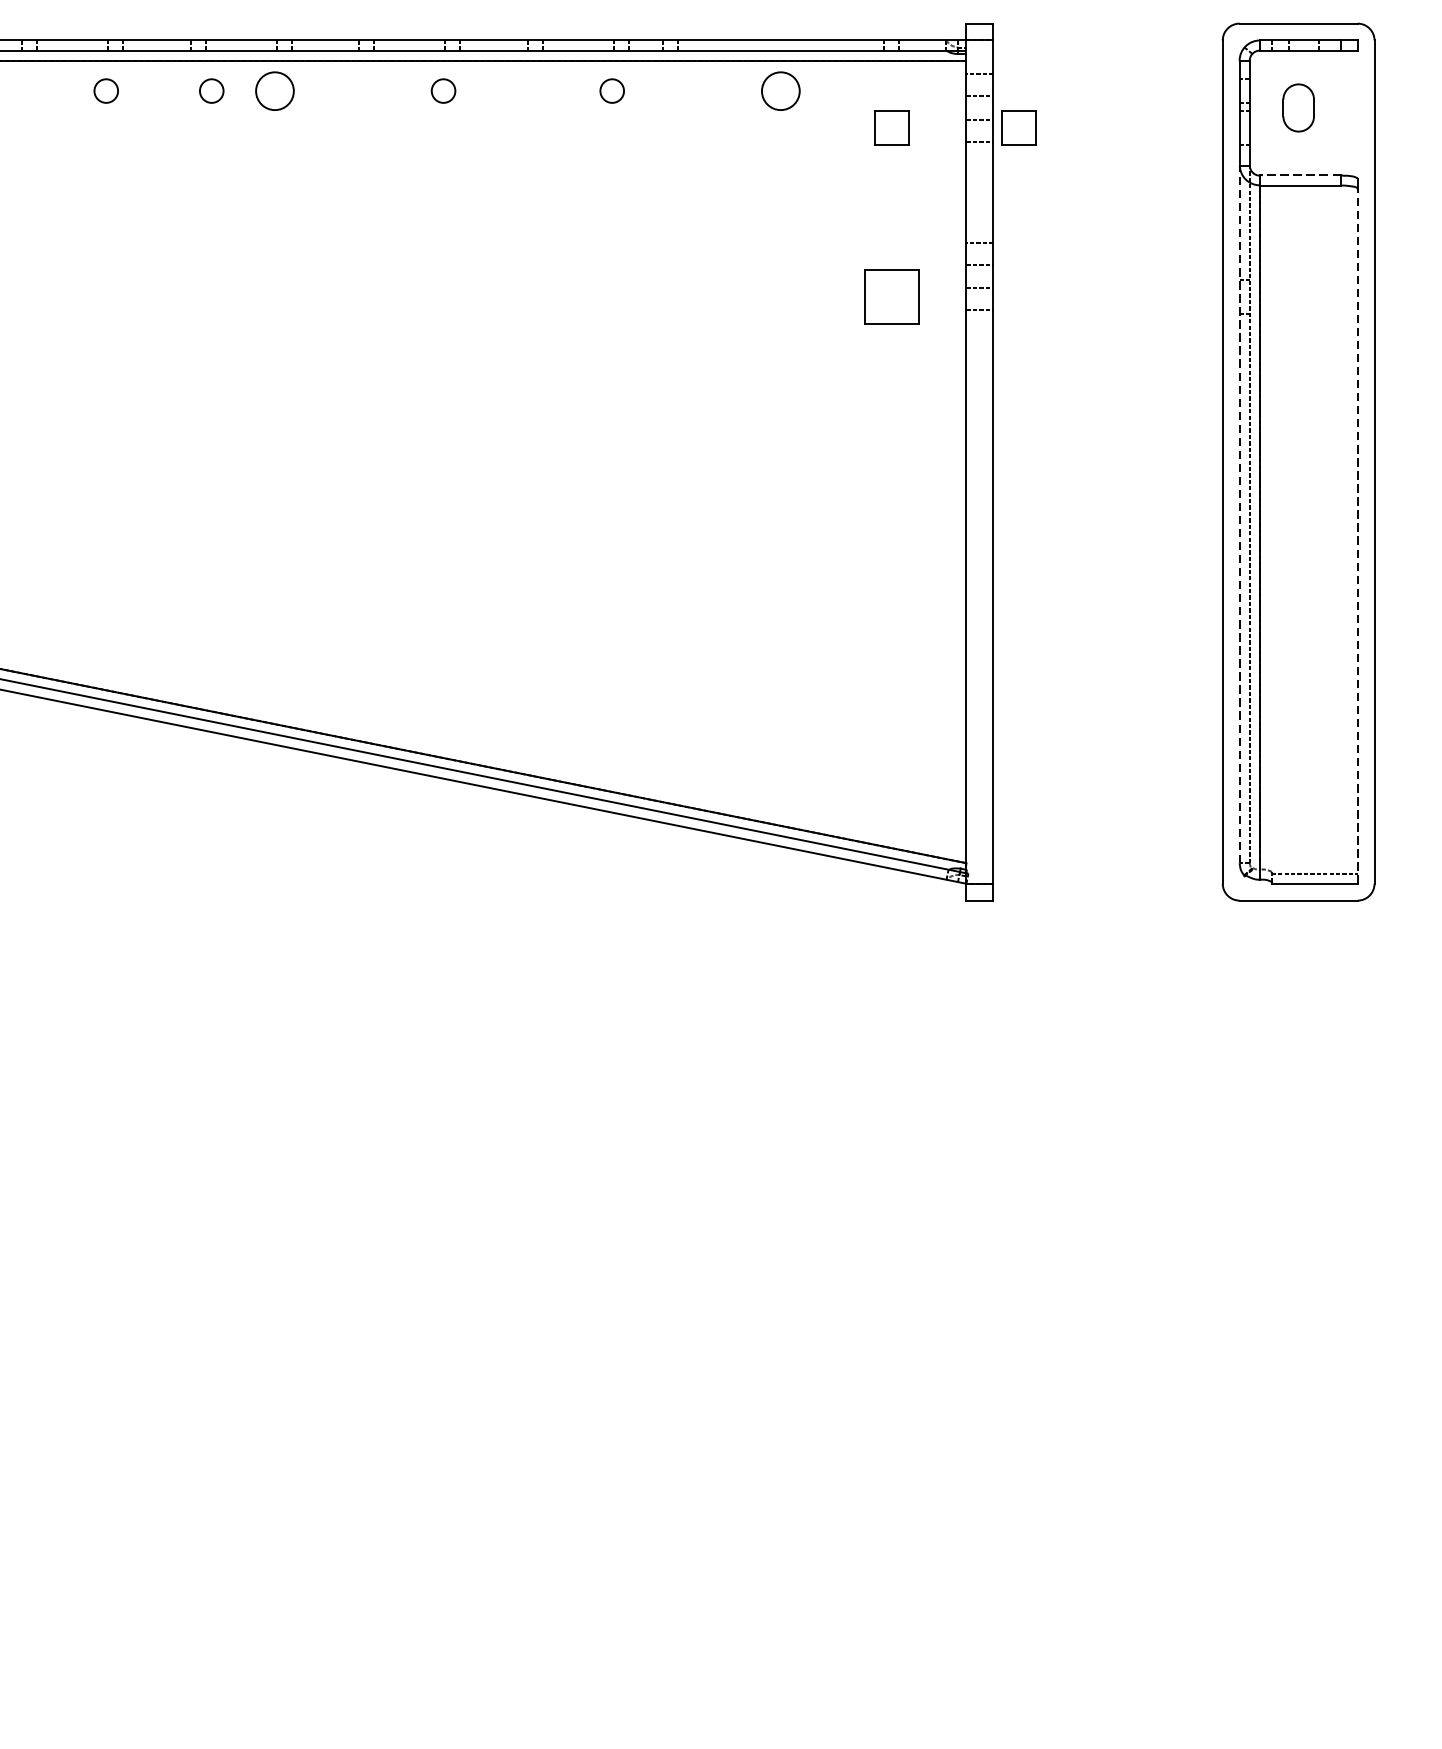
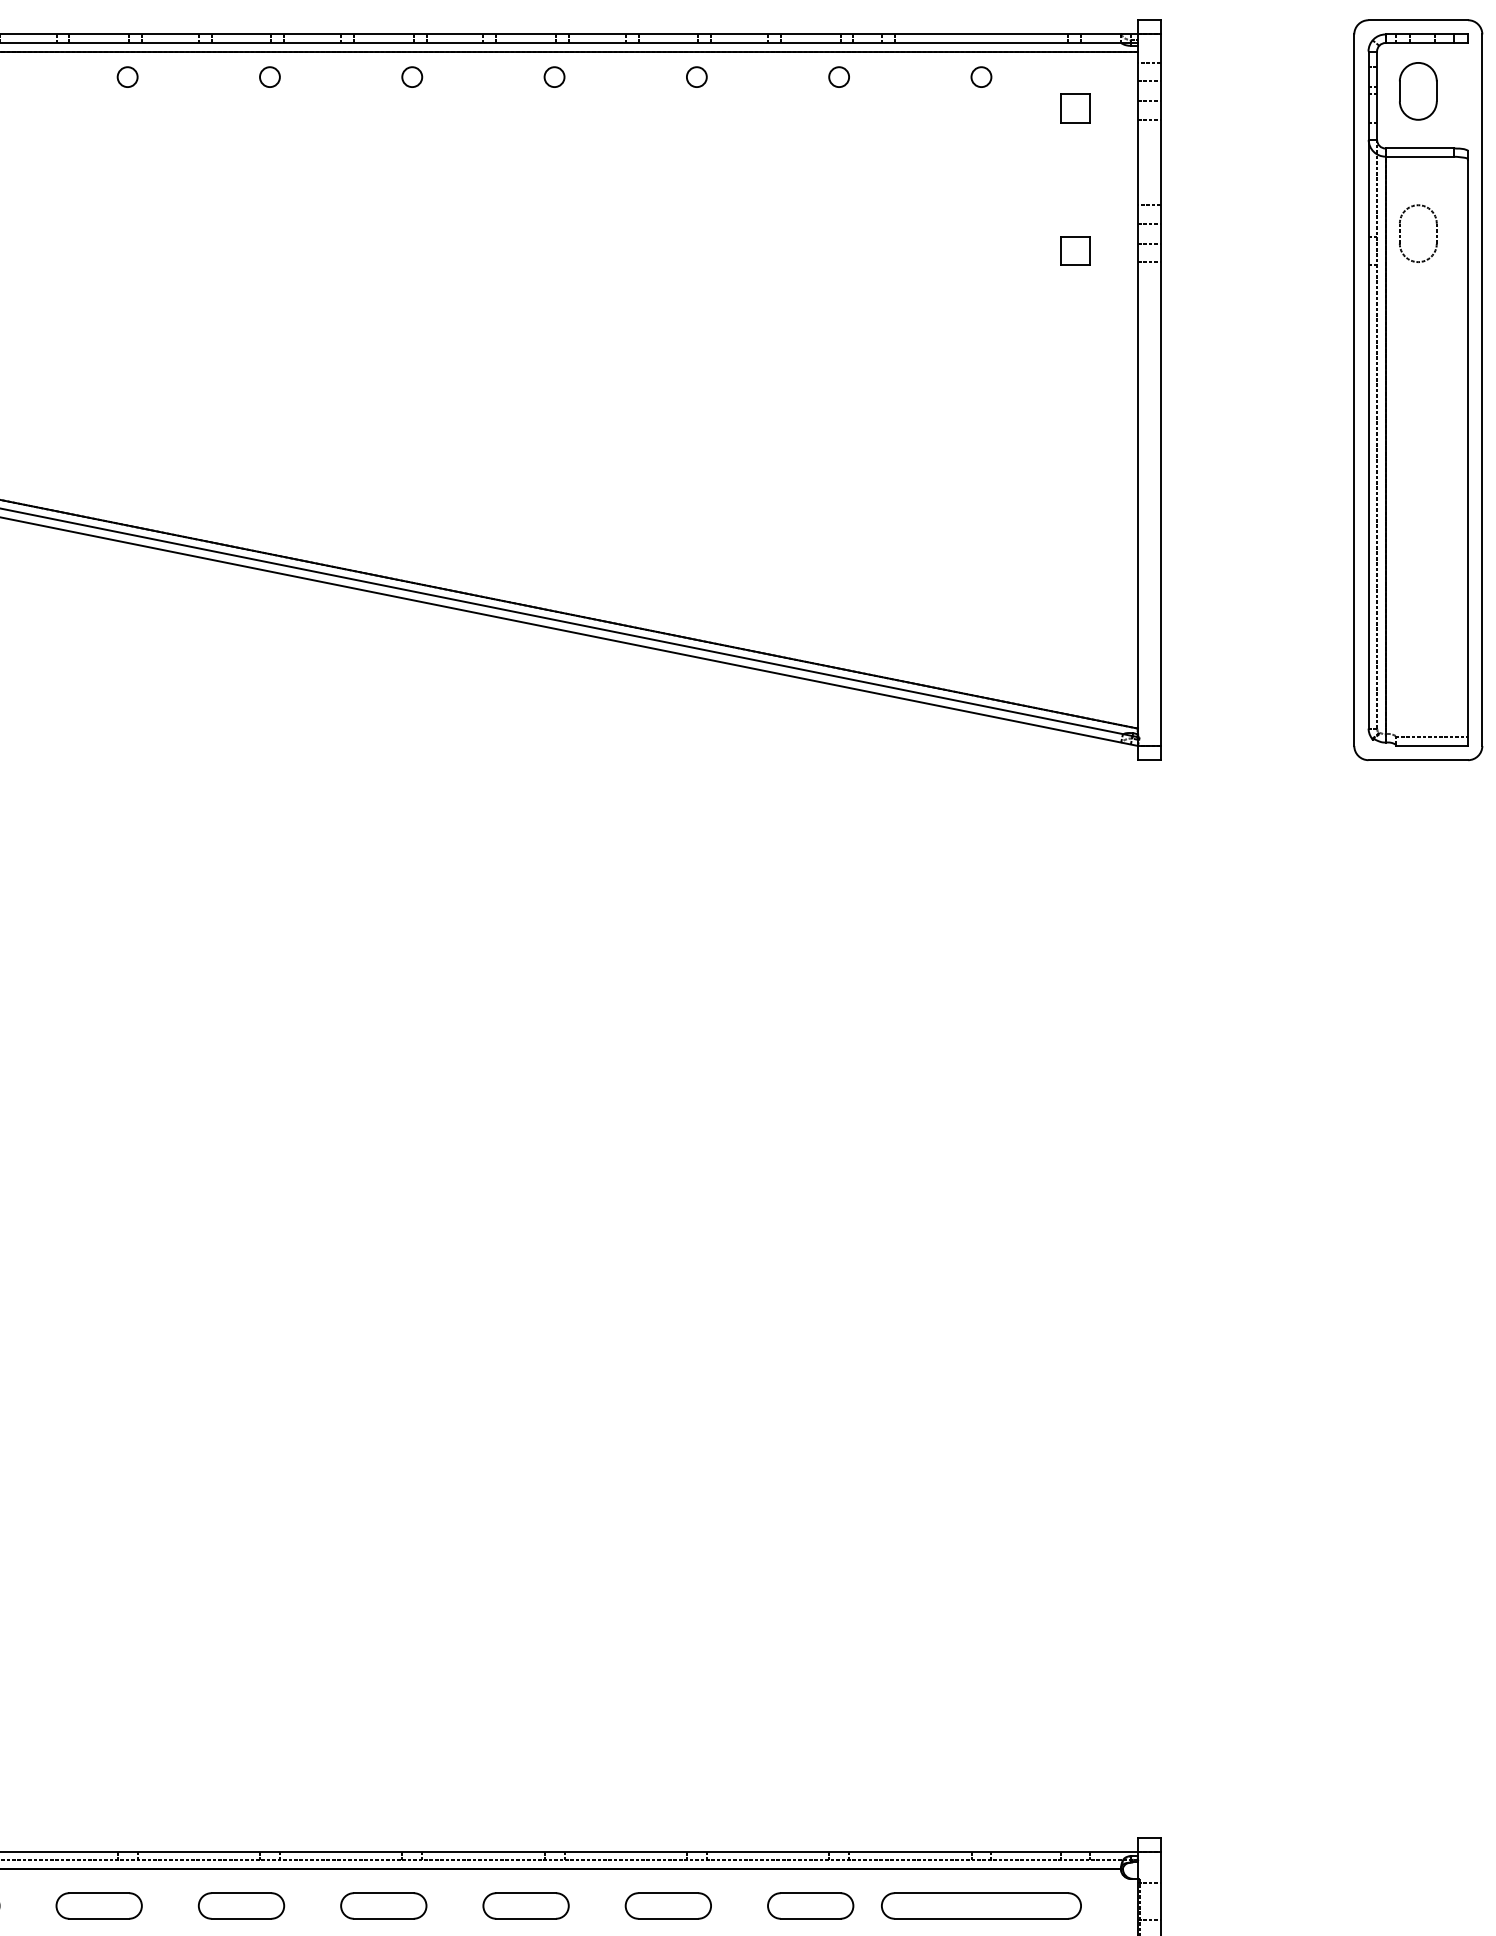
circle: (212, 90) -> (501, 76), removed
circle: (274, 90) -> (554, 76), size x0.62
circle: (780, 90) -> (981, 76), size x0.62
part: (1298, 108) -> (1418, 91), size x1.43
part: (1019, 128) -> (1182, 108), removed
line: (1300, 175) -> (1419, 148), dashed -> solid
part: (1277, 275) -> (1400, 232), added
part: (892, 296) -> (1075, 250), size x0.62
line: (1239, 513) -> (1368, 433), dashed -> solid
line: (1358, 535) -> (1468, 452), dashed -> solid

